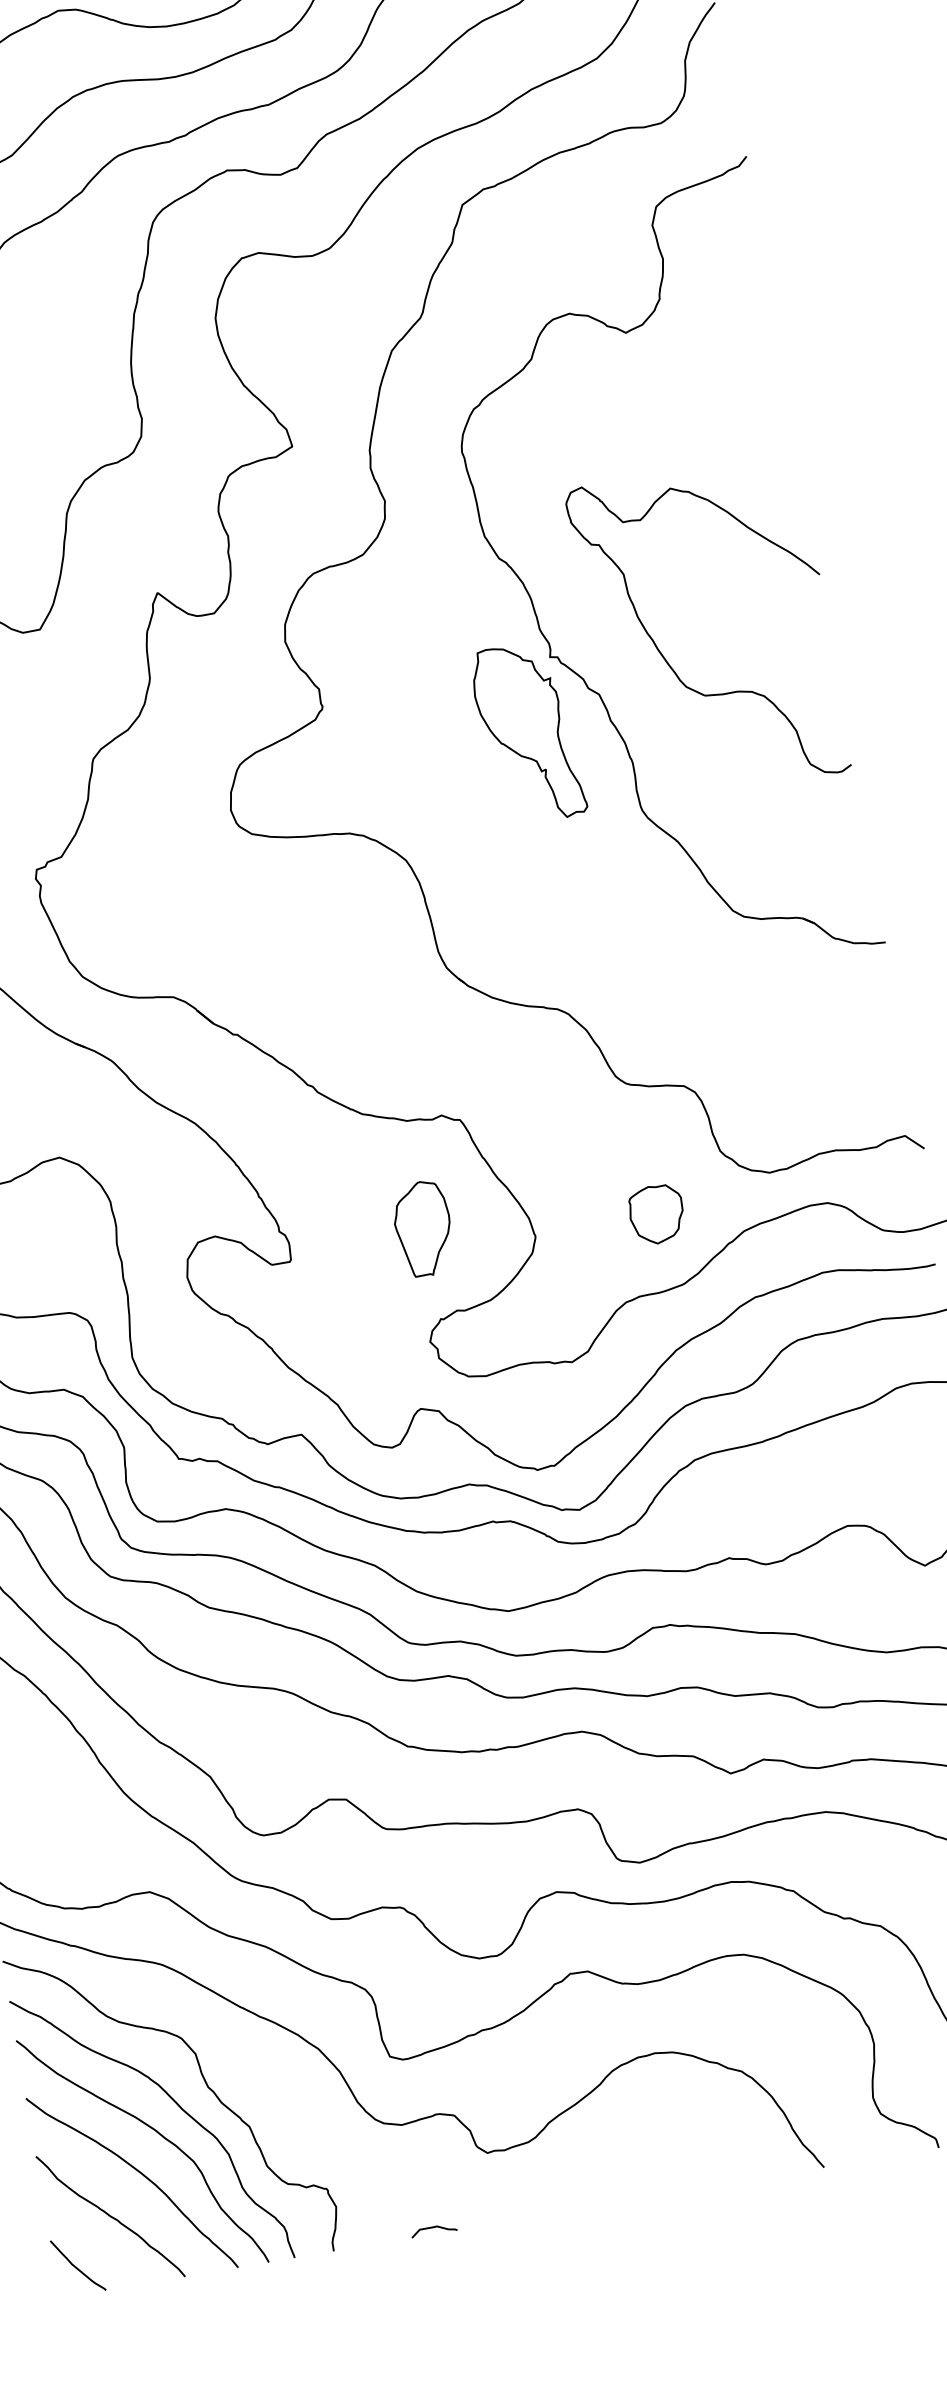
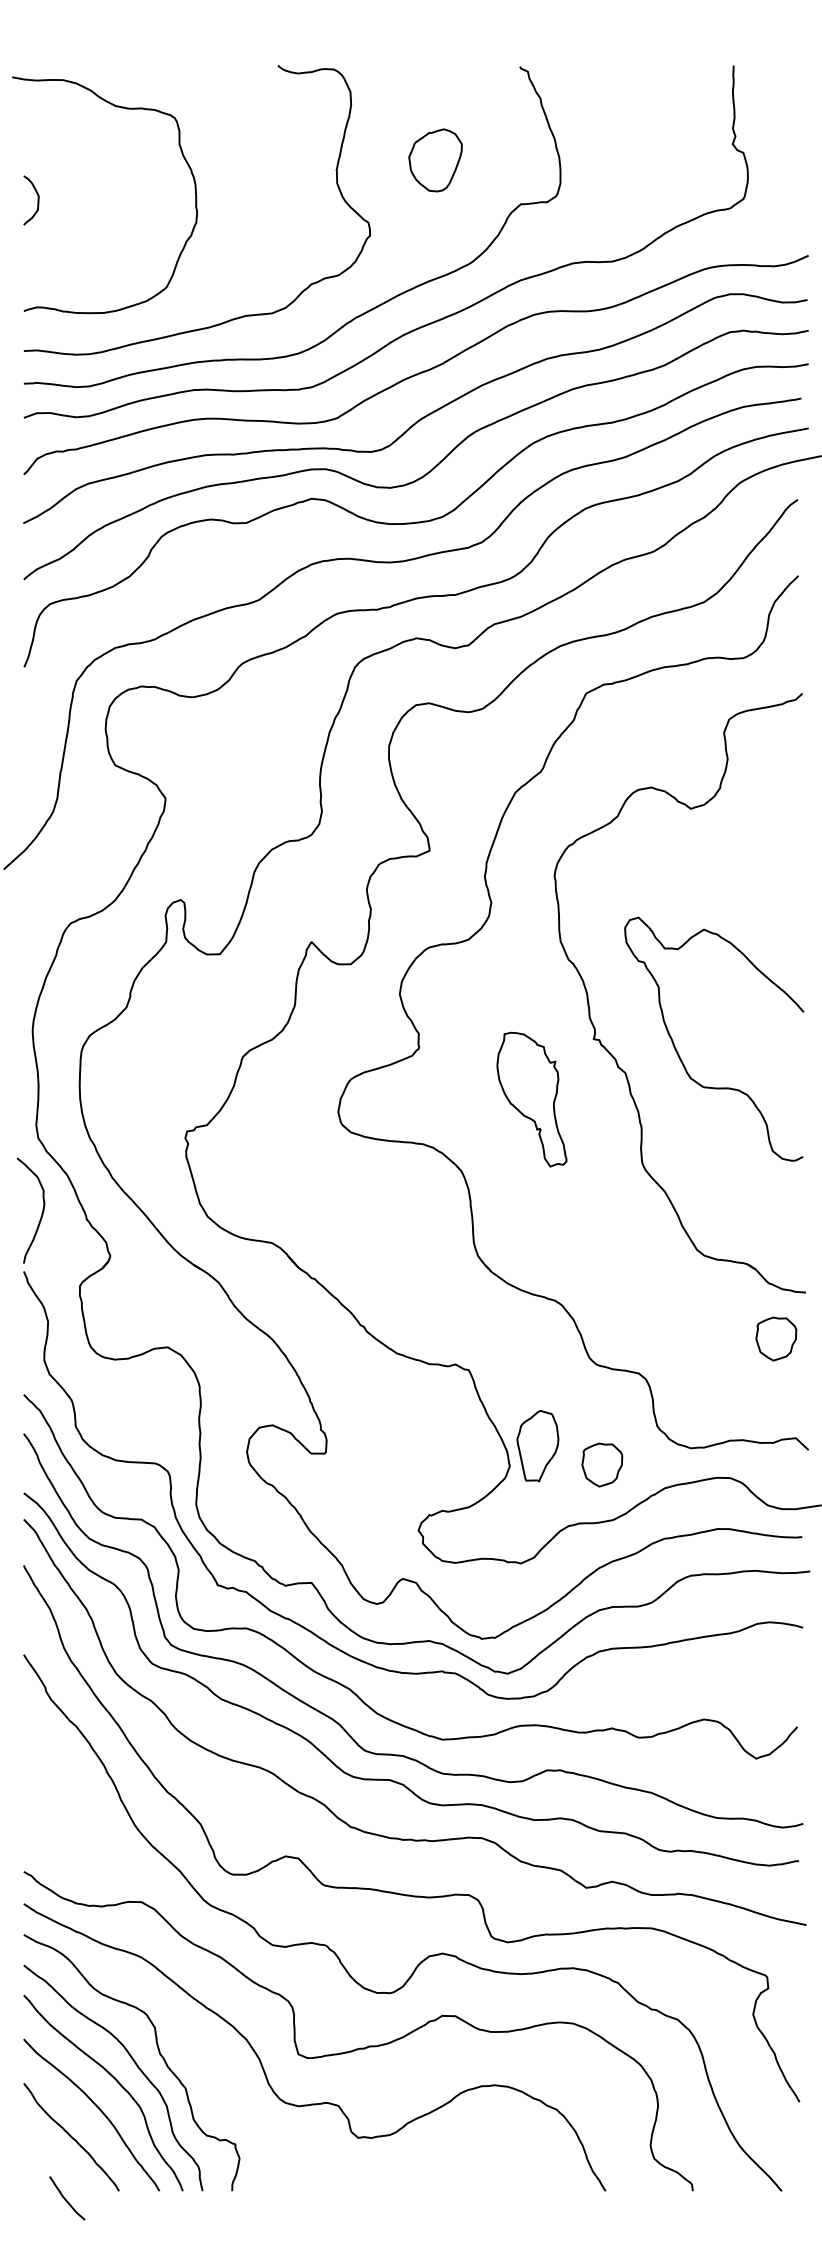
part: (527, 733) -> (531, 1099), moved
part: (857, 1009) -> (776, 1338), added
part: (423, 1229) -> (537, 1446), moved
curve: (432, 2228) -> (308, 2186), removed
curve: (77, 2267) -> (66, 2199), moved

